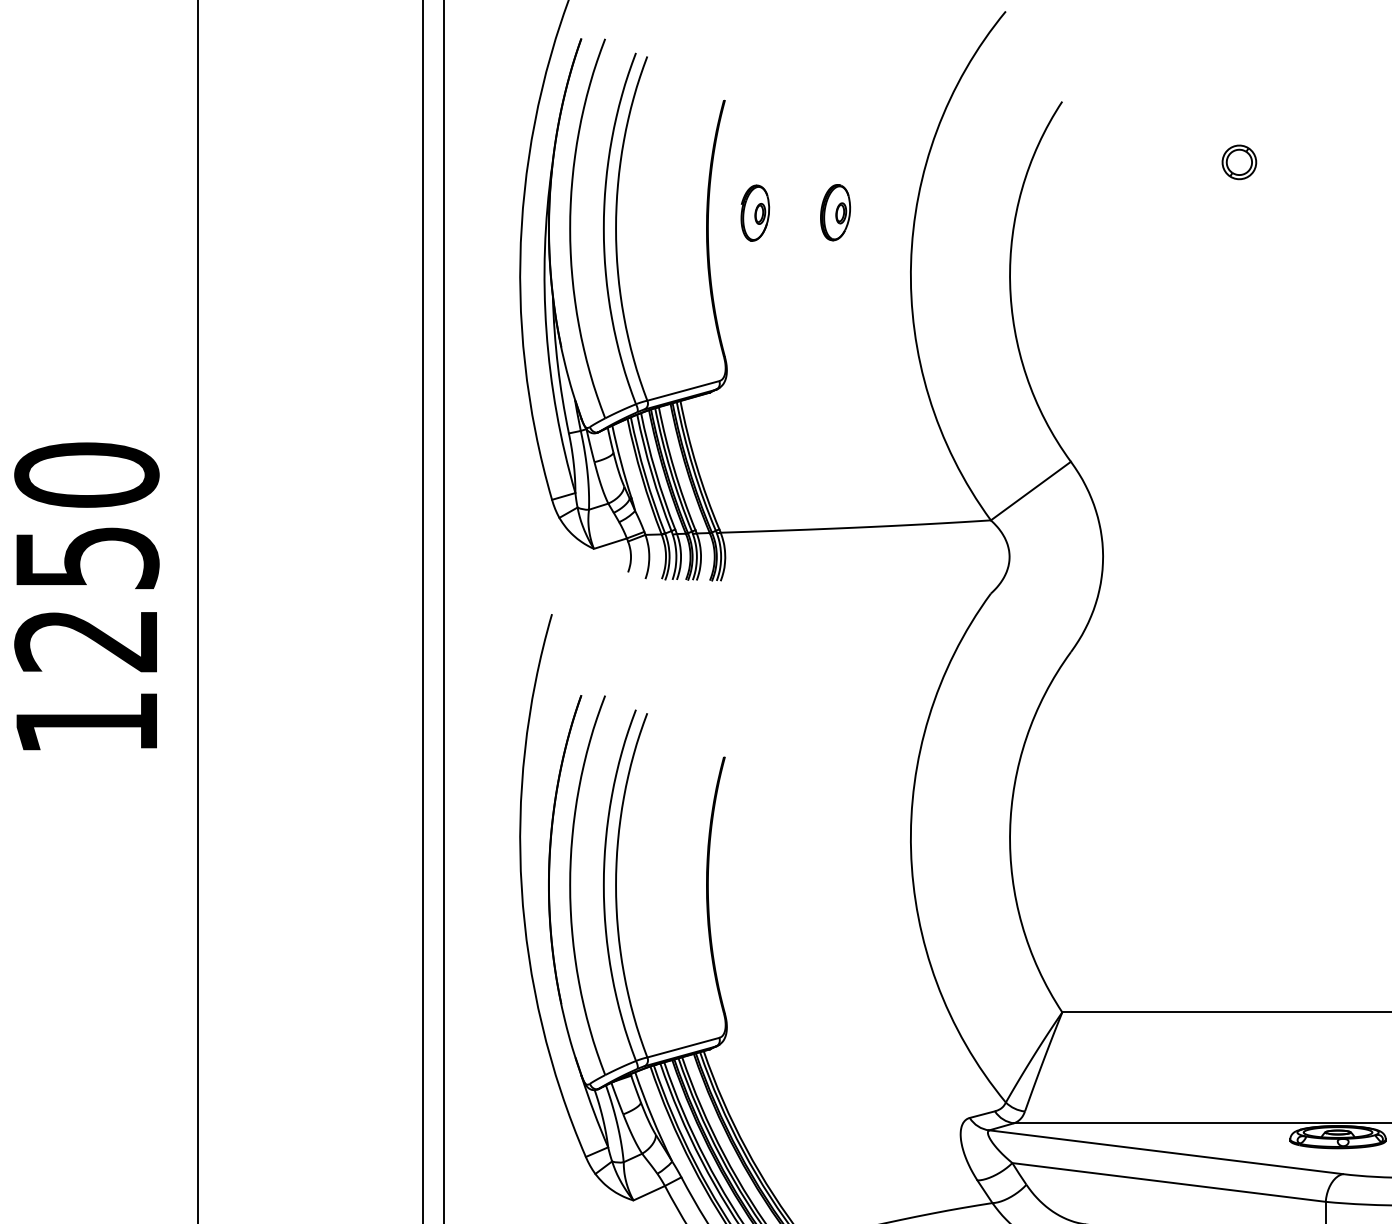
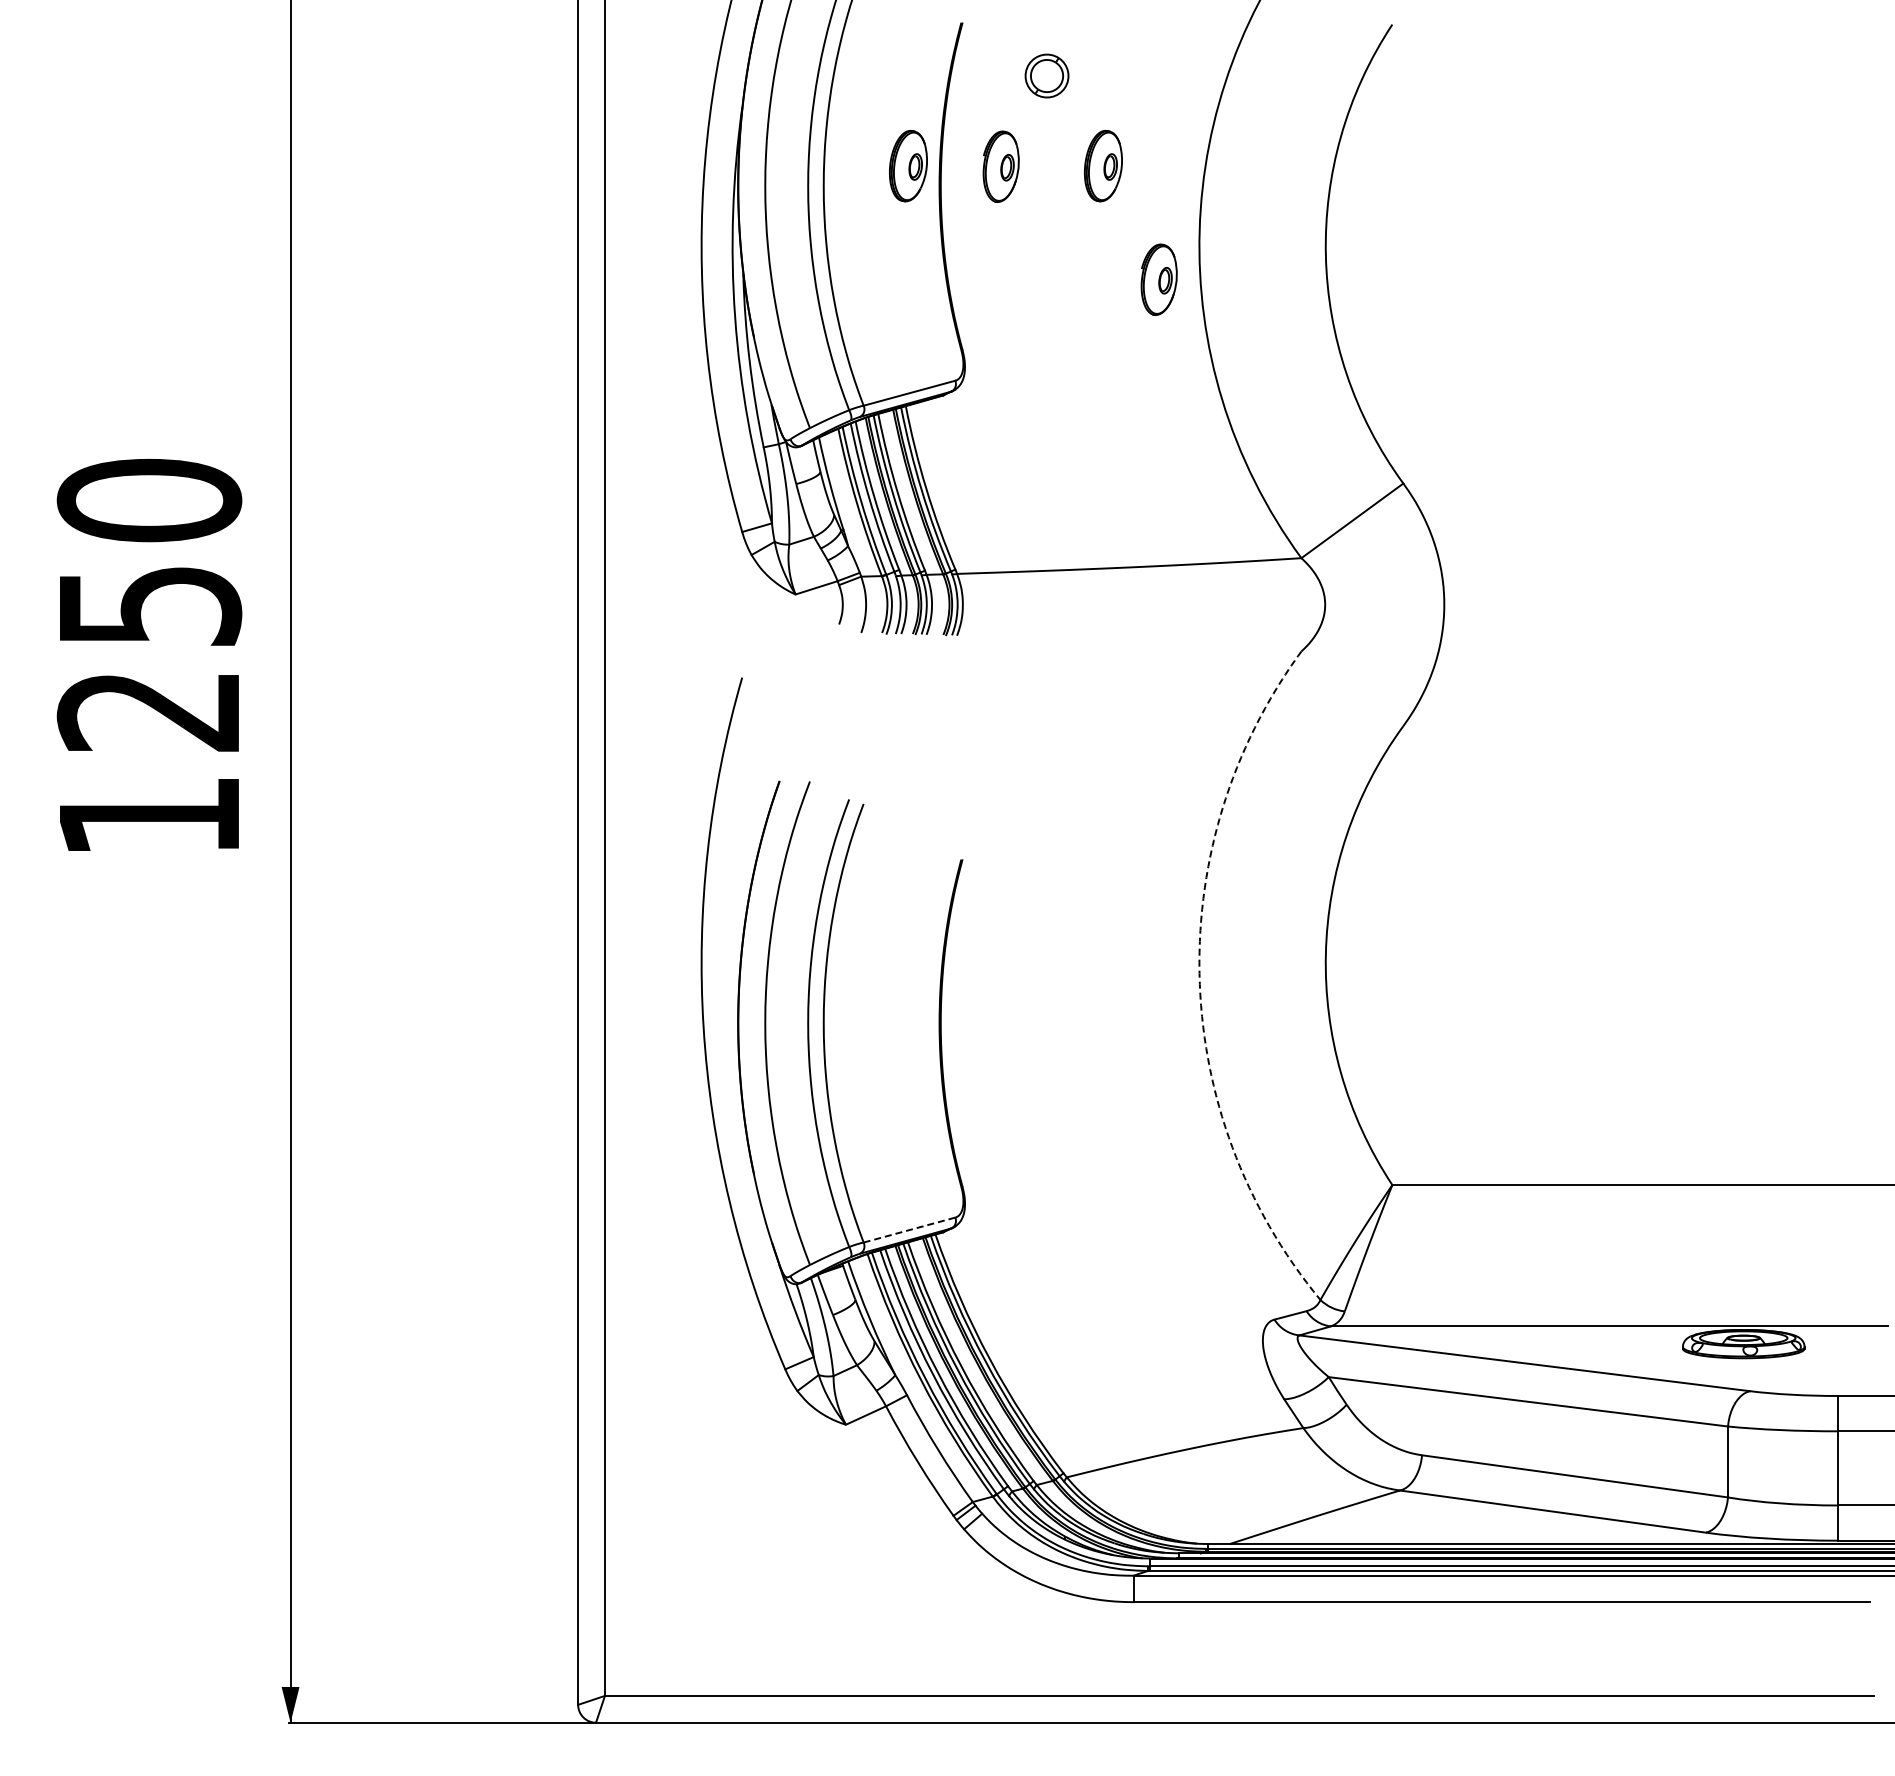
part: (1238, 161) -> (1046, 75), moved
part: (682, 212) -> (908, 165), added
part: (878, 301) -> (1158, 279), added
arc: (910, 850) -> (1199, 978), solid -> dashed
line: (682, 1048) -> (908, 1230), solid -> dashed

